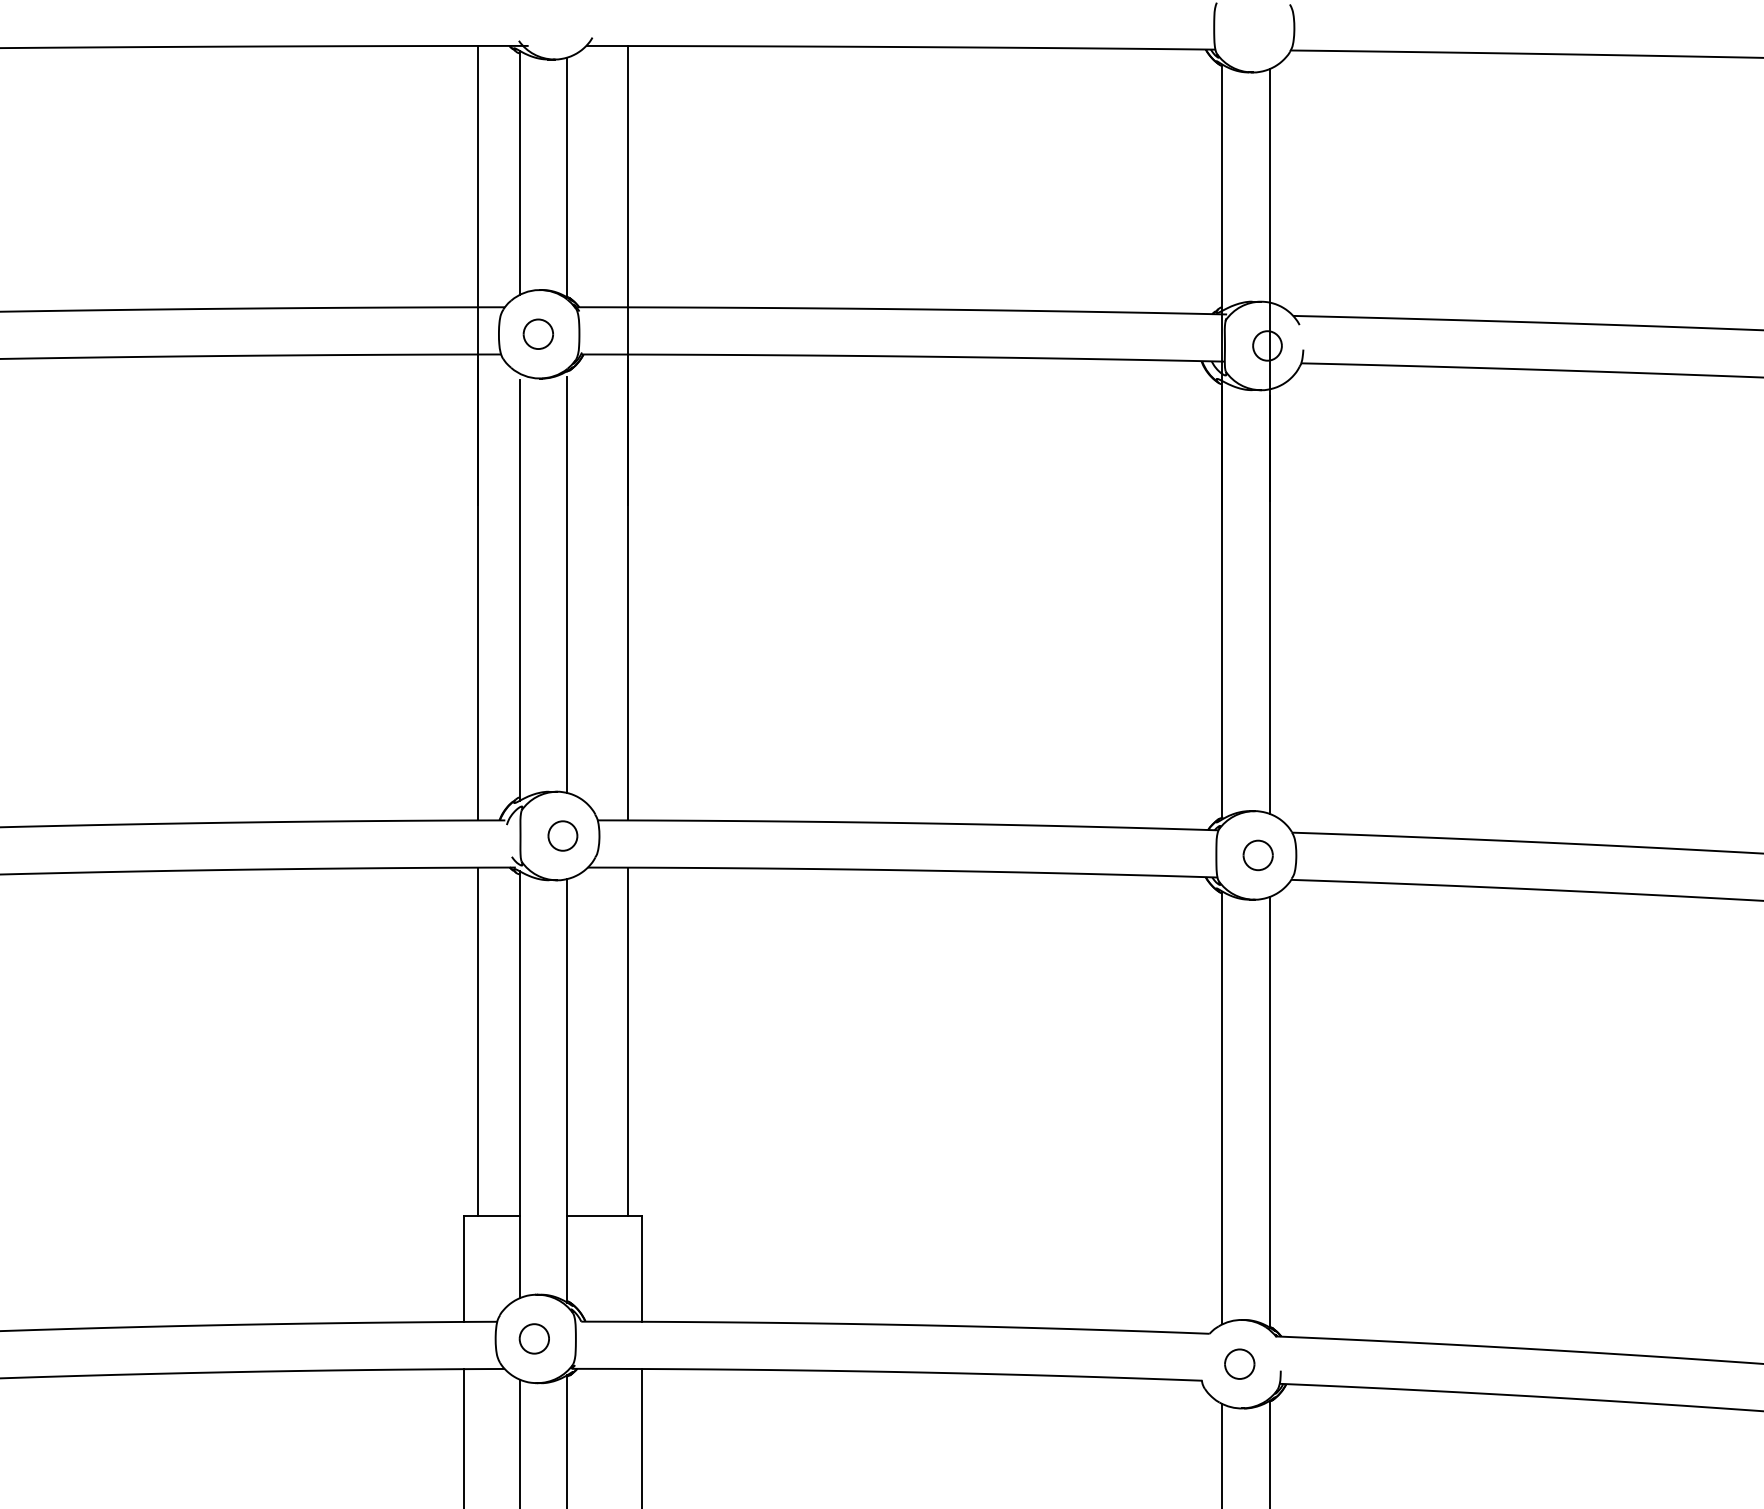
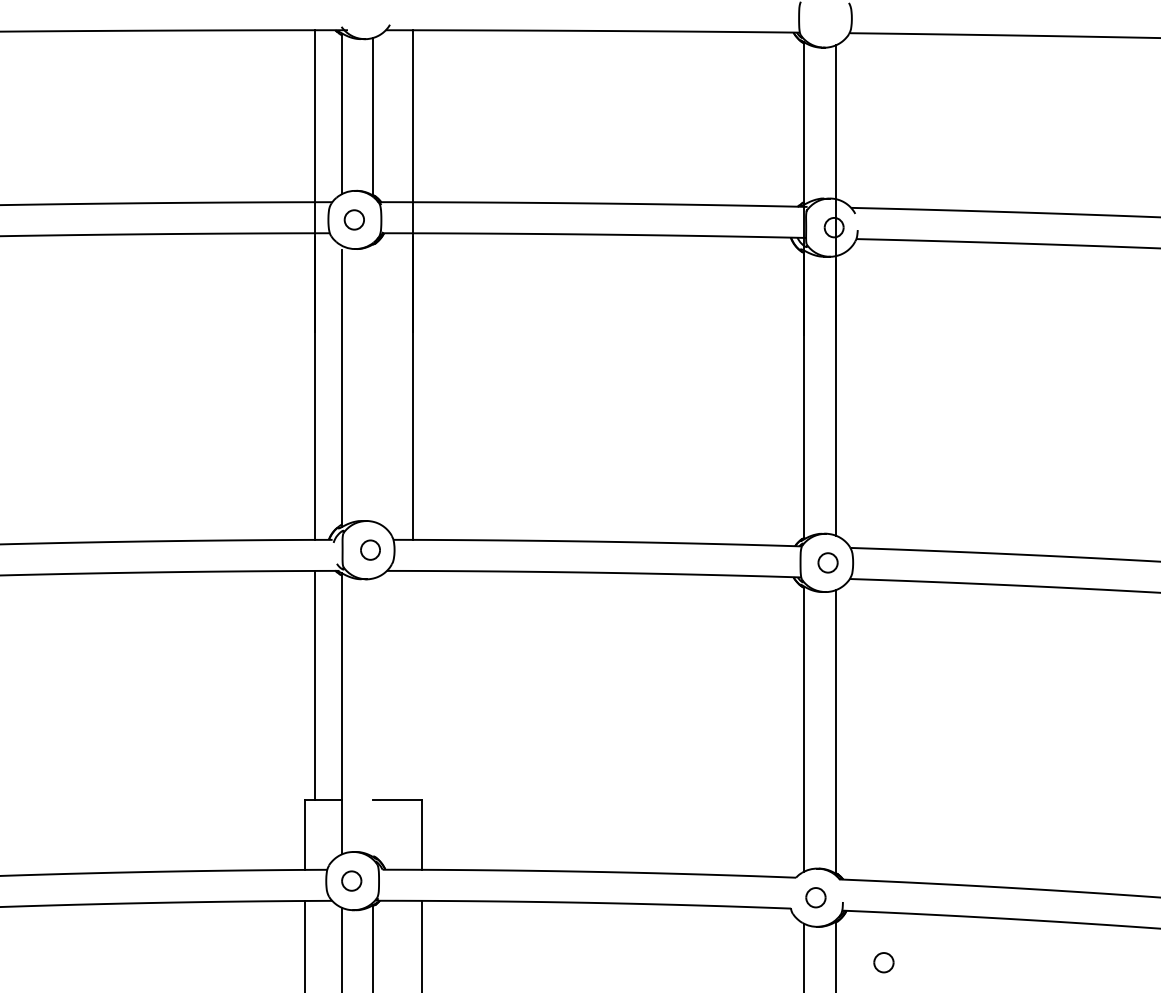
line: (567, 584) -> (373, 384), removed
line: (628, 1041) -> (413, 685), removed
line: (567, 1090) -> (373, 717), removed
part: (1342, 1462) -> (883, 962), added

